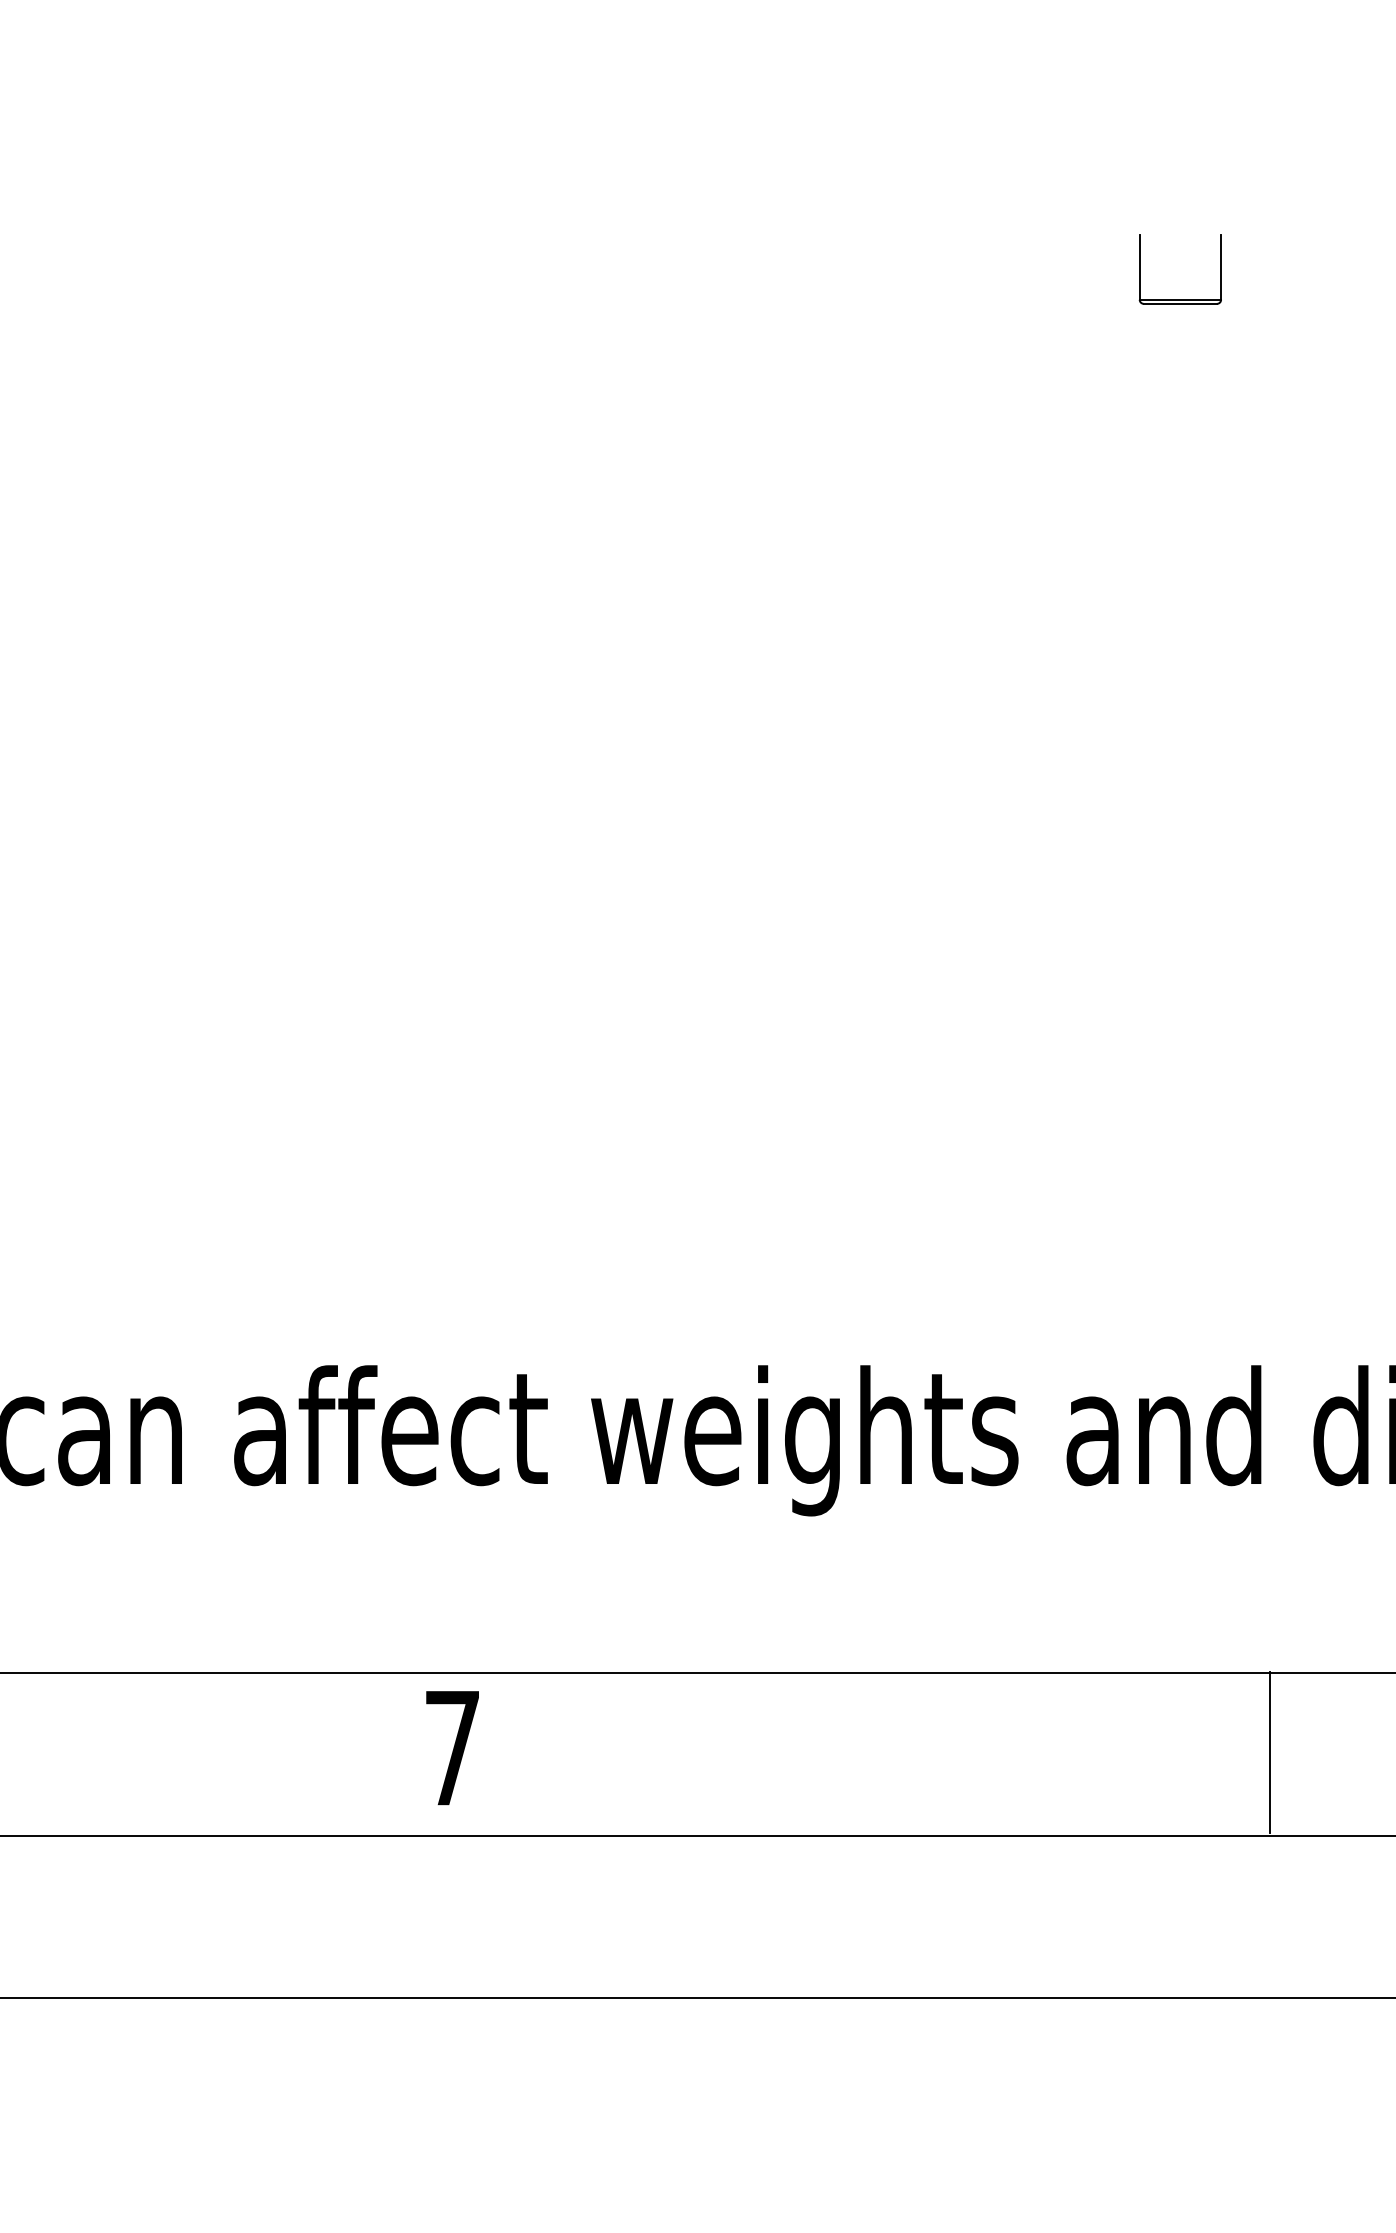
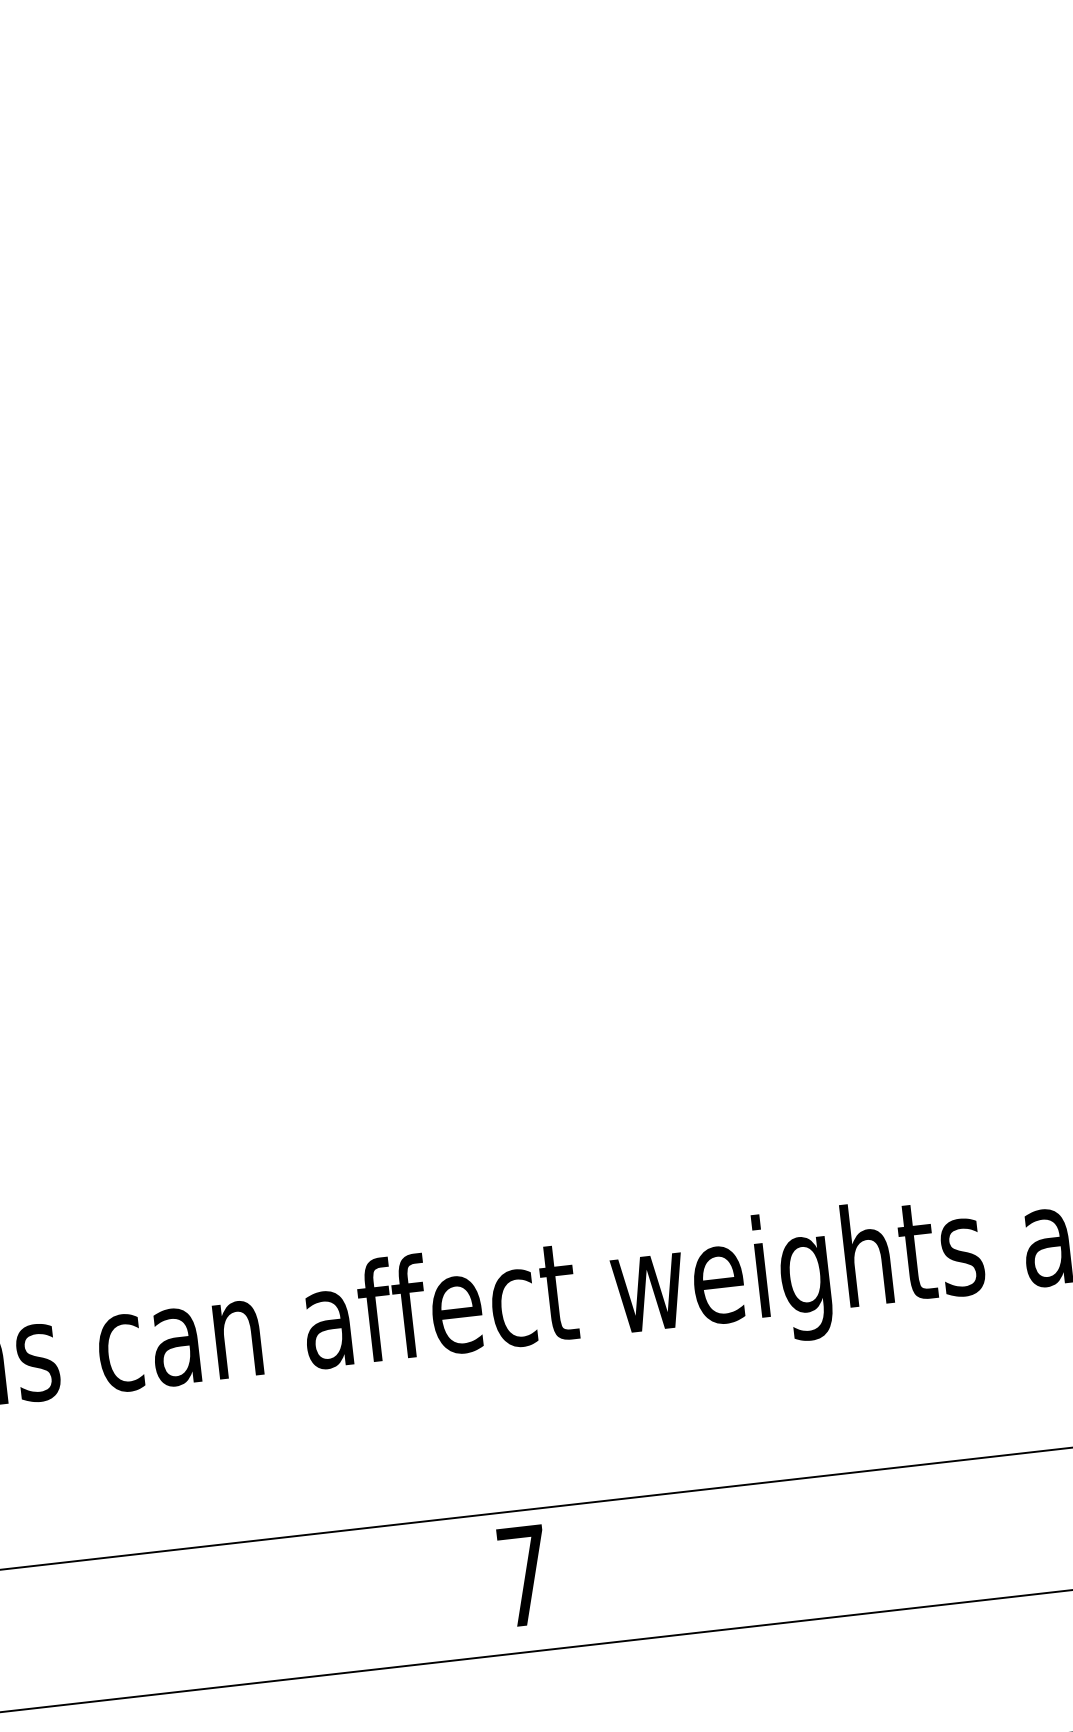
part: (1179, 299) -> (1009, 253), removed

